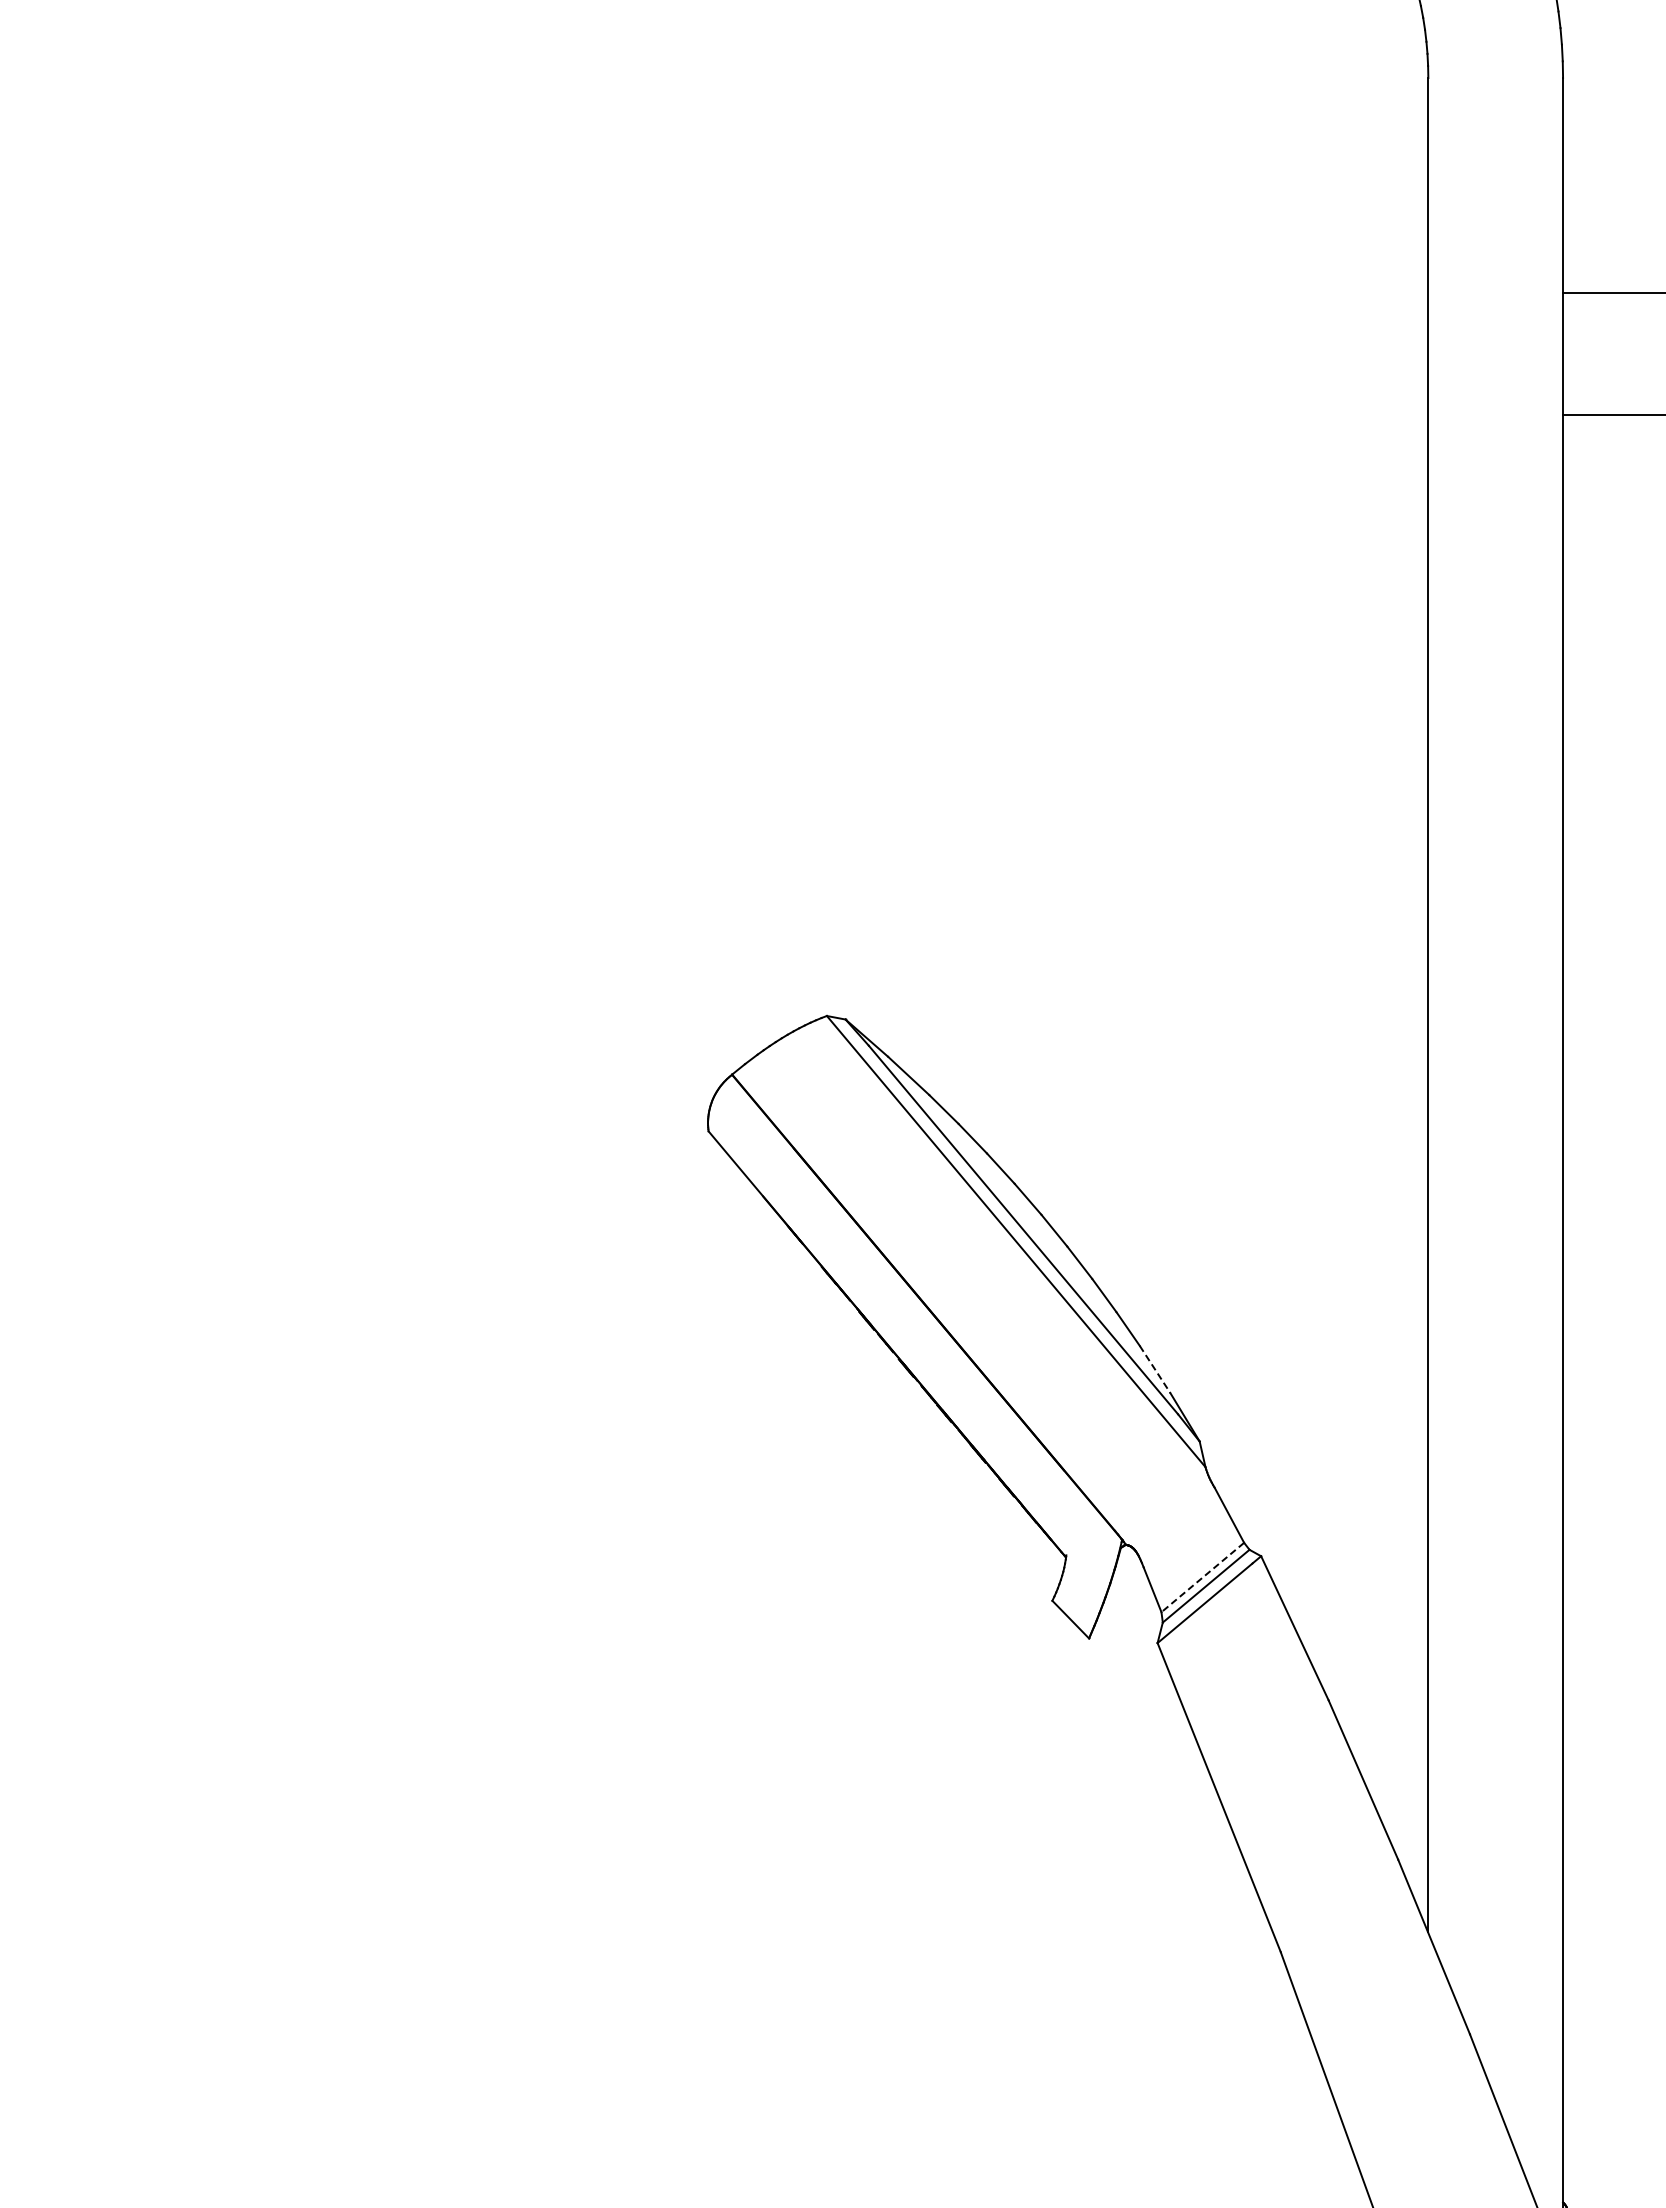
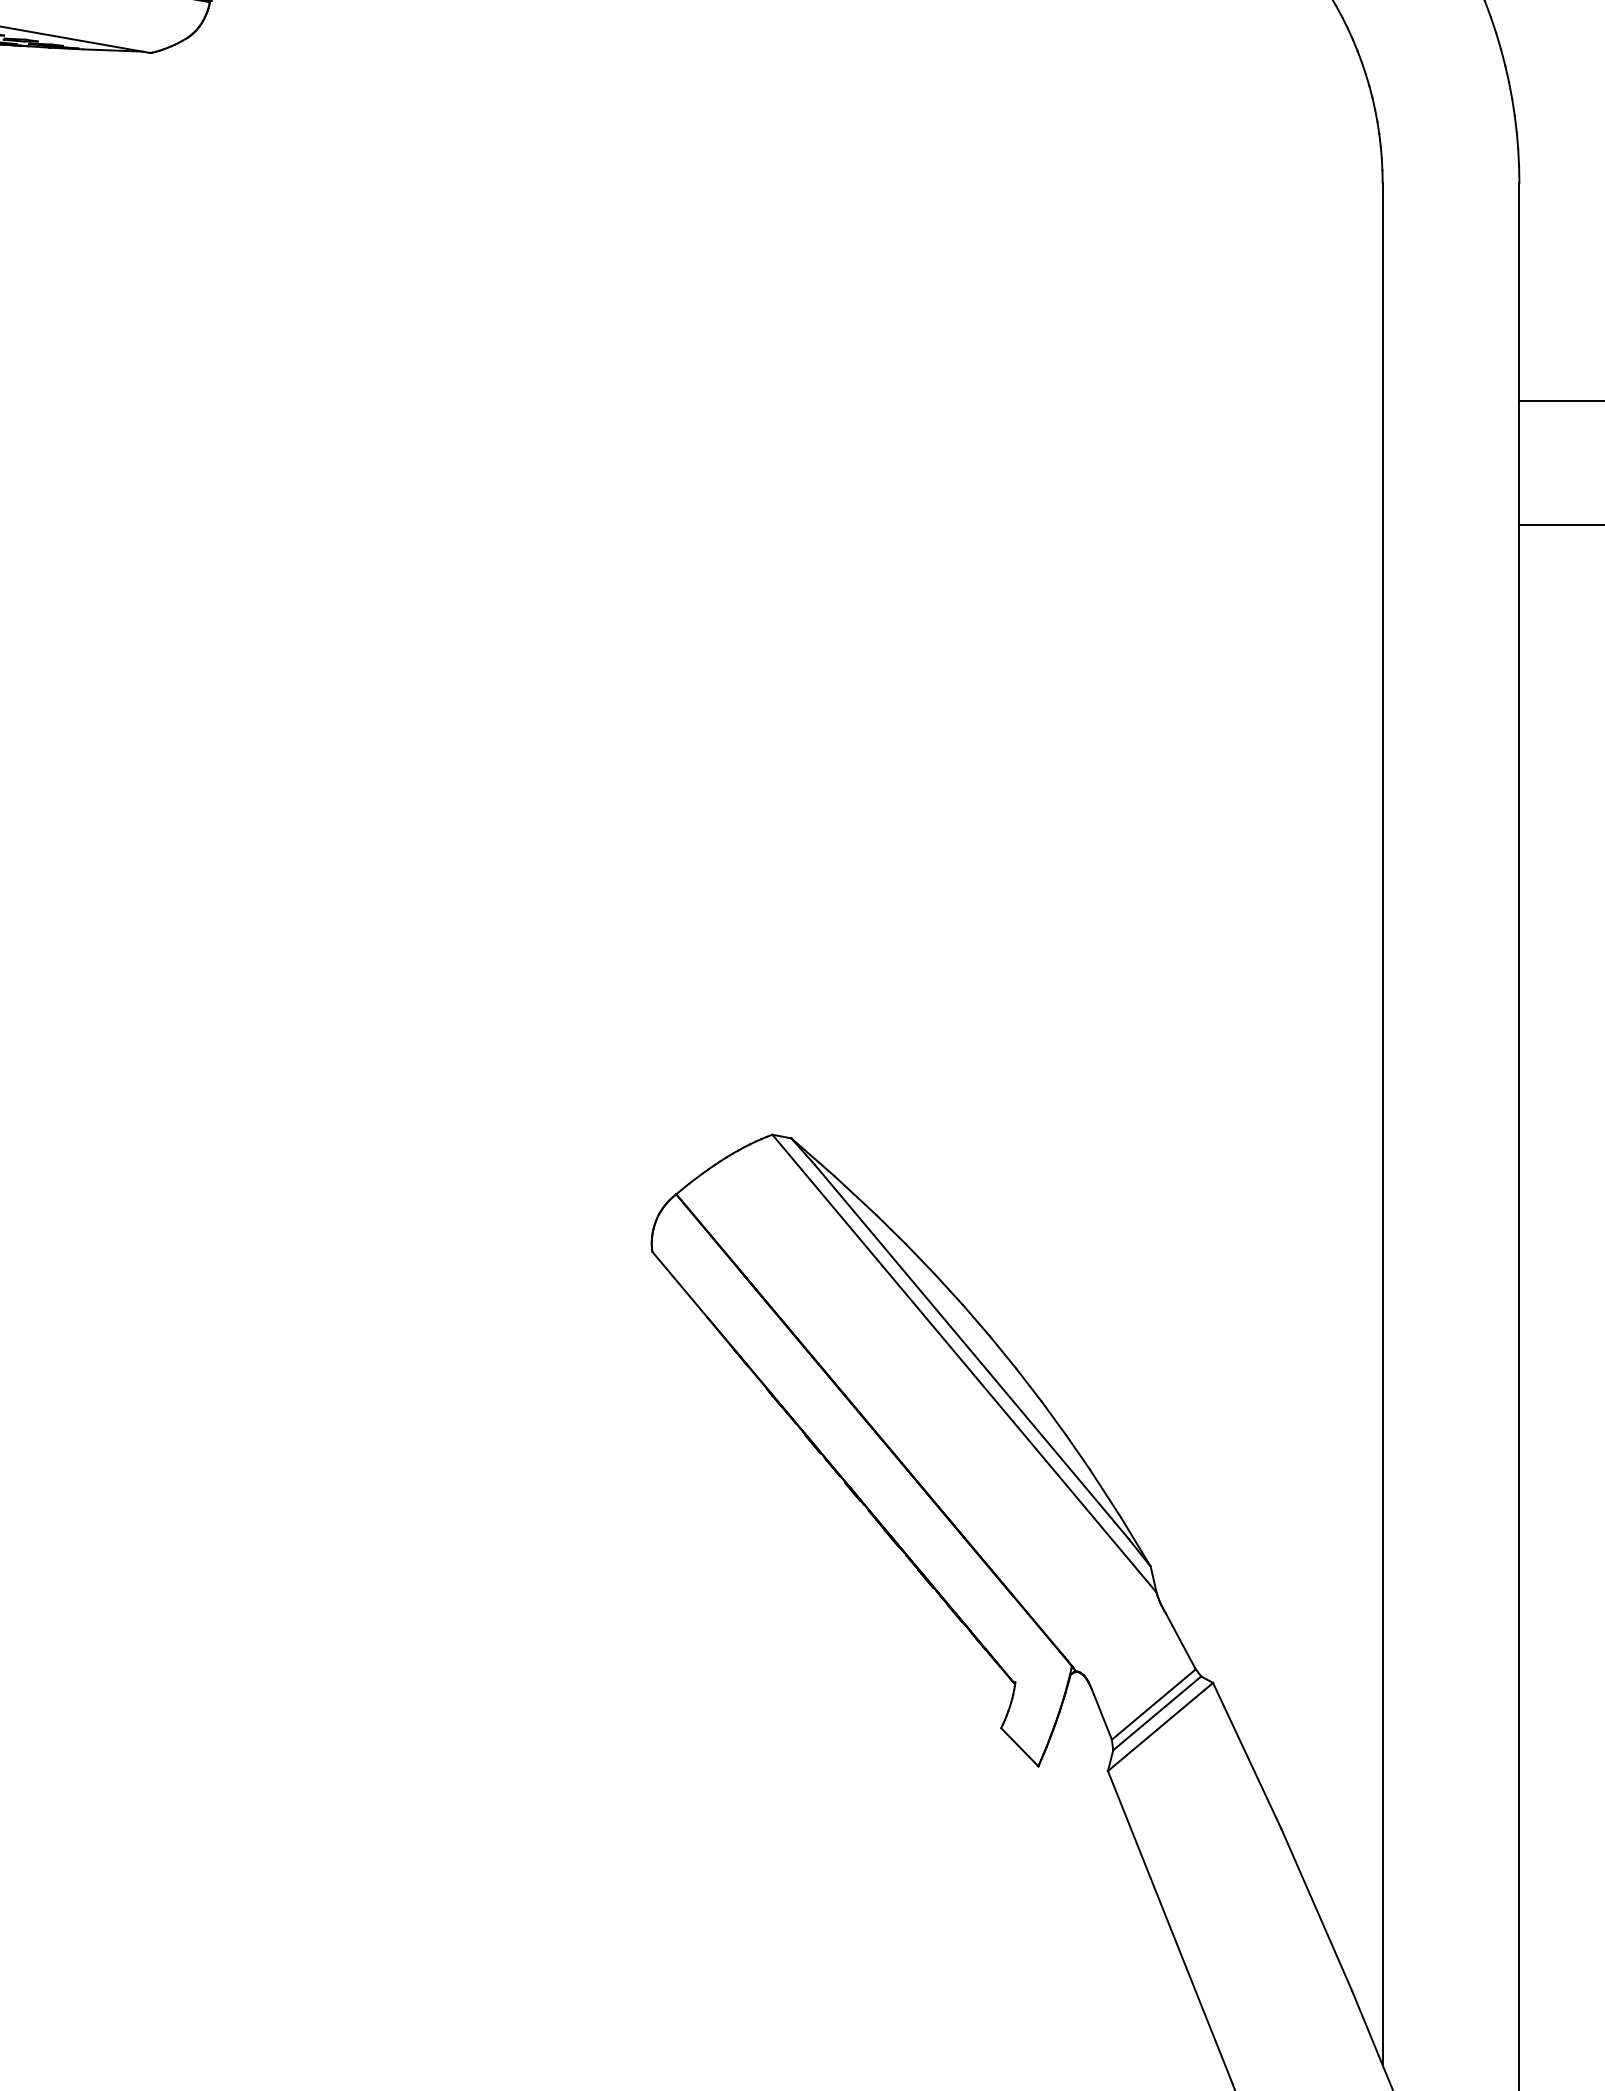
line: (1155, 1369) -> (1105, 1493), dashed -> solid
line: (1202, 1577) -> (1153, 1704), dashed -> solid

